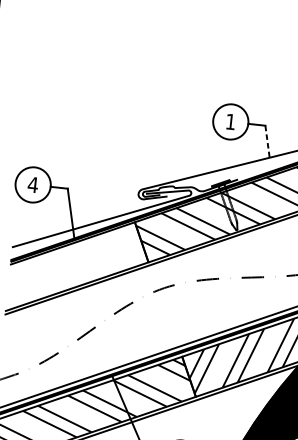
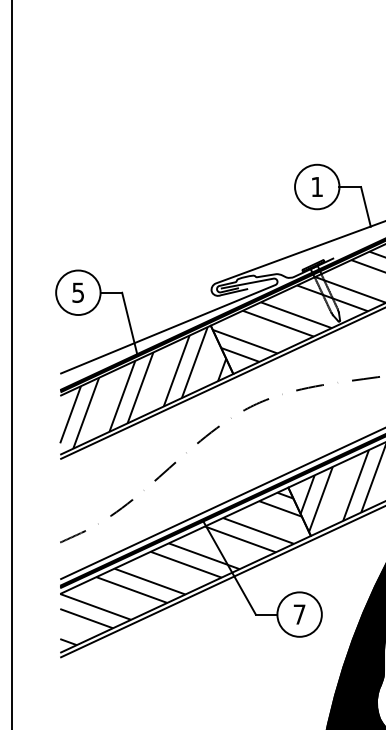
line: (267, 142) -> (366, 207), dashed -> solid
text: (32, 184) -> (77, 292), 4 -> 5
hatch: (76, 265) -> (143, 387), added

